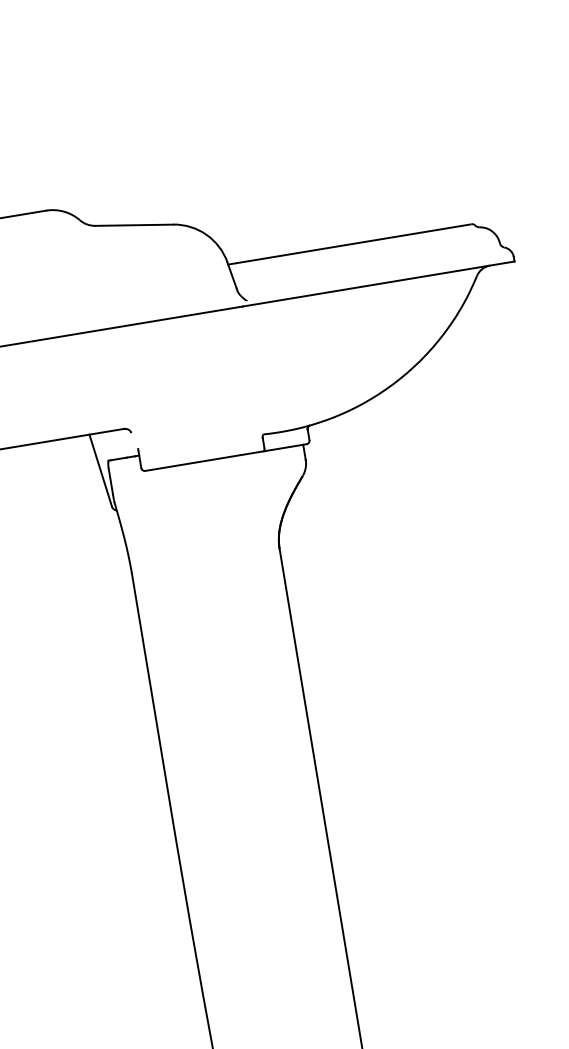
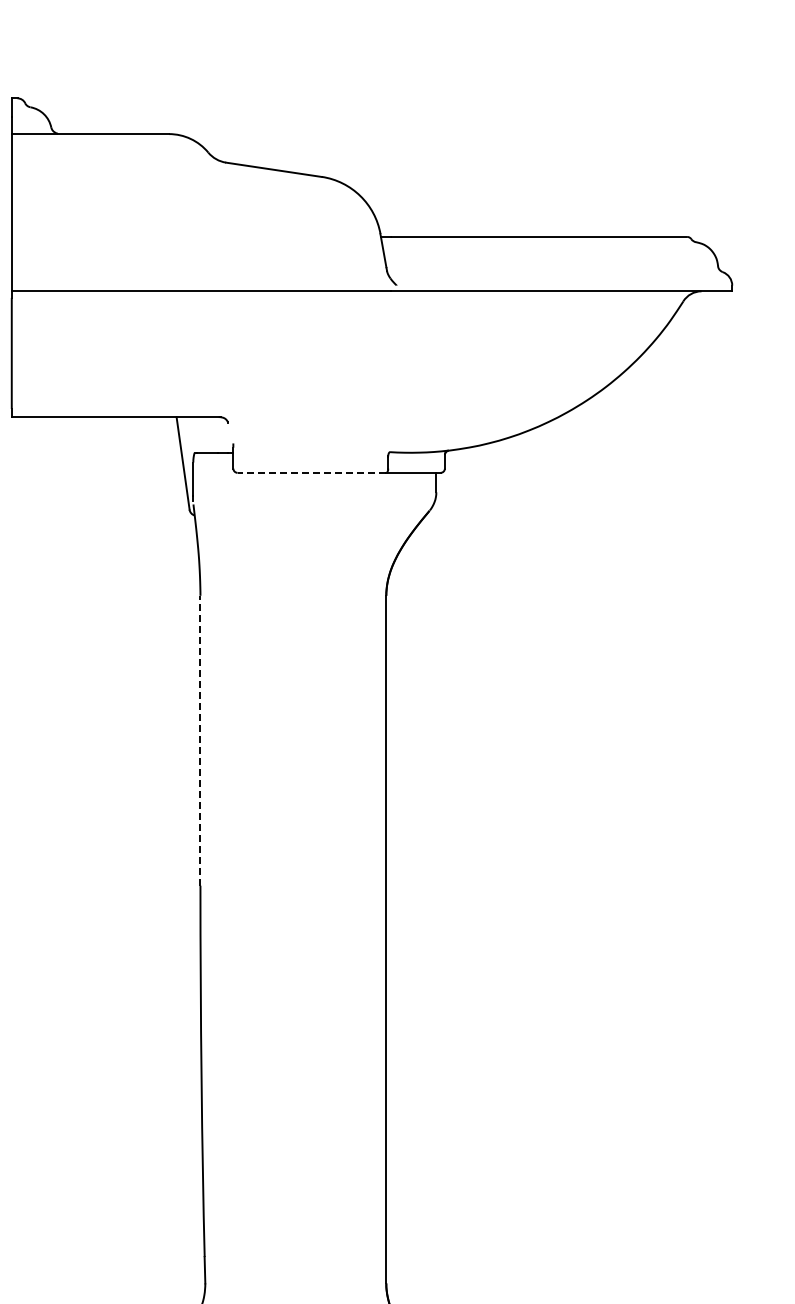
line: (203, 460) -> (311, 472), solid -> dashed
line: (150, 688) -> (200, 740), solid -> dashed

